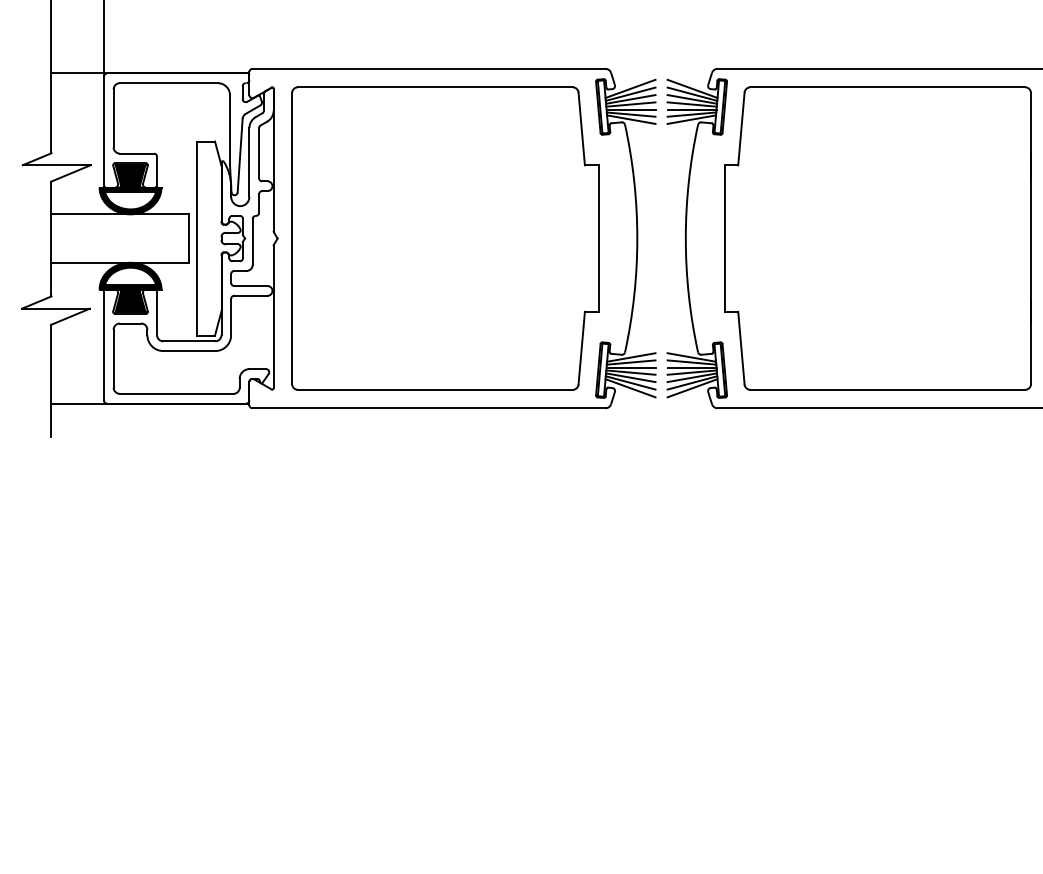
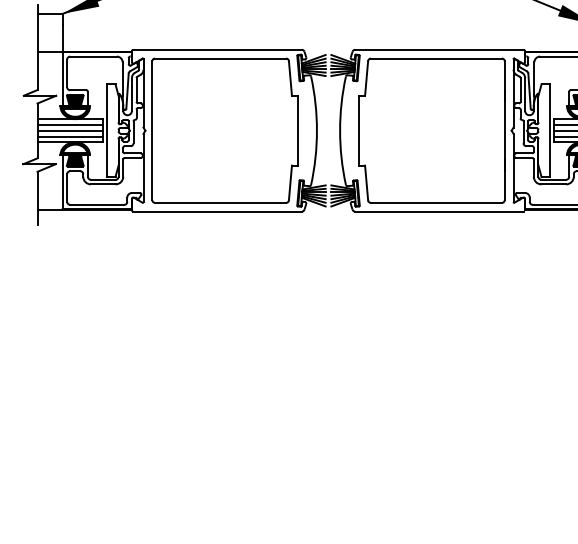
line: (120, 225) -> (70, 124), added
line: (120, 238) -> (70, 130), added
line: (120, 250) -> (70, 136), added

